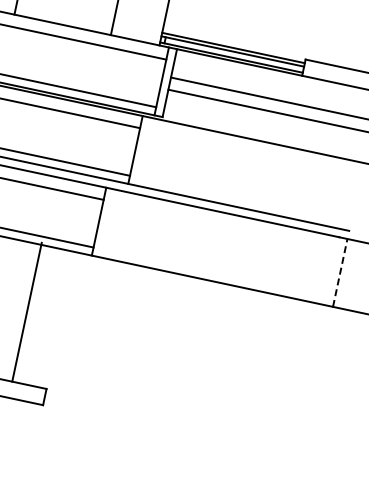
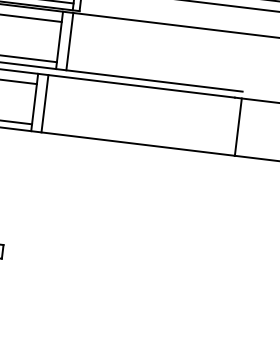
line: (147, 152) -> (69, 41), added
line: (111, 224) -> (45, 103), added
line: (340, 272) -> (238, 126), dashed -> solid

